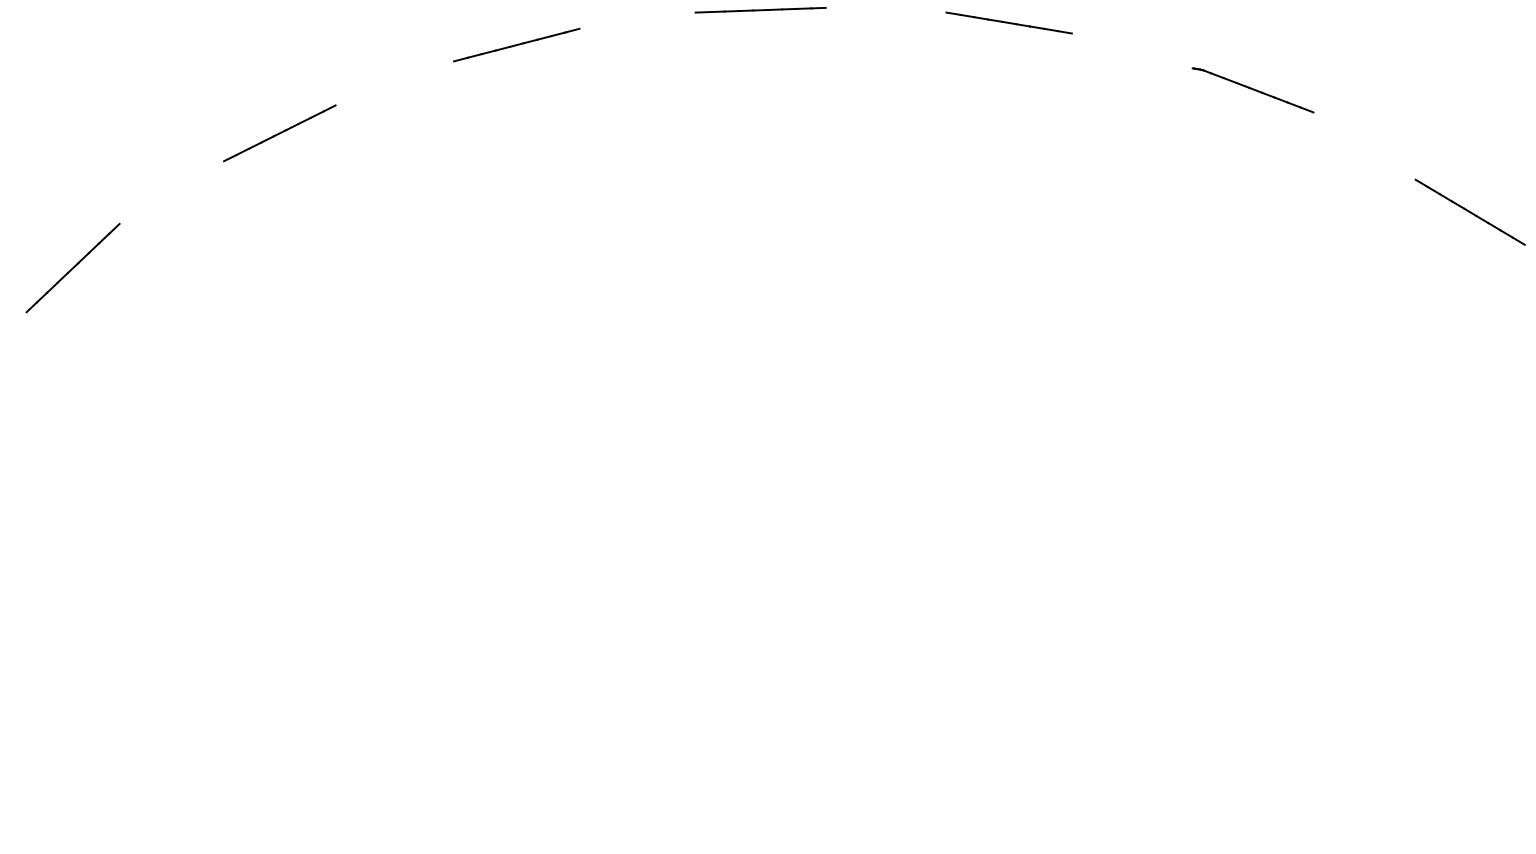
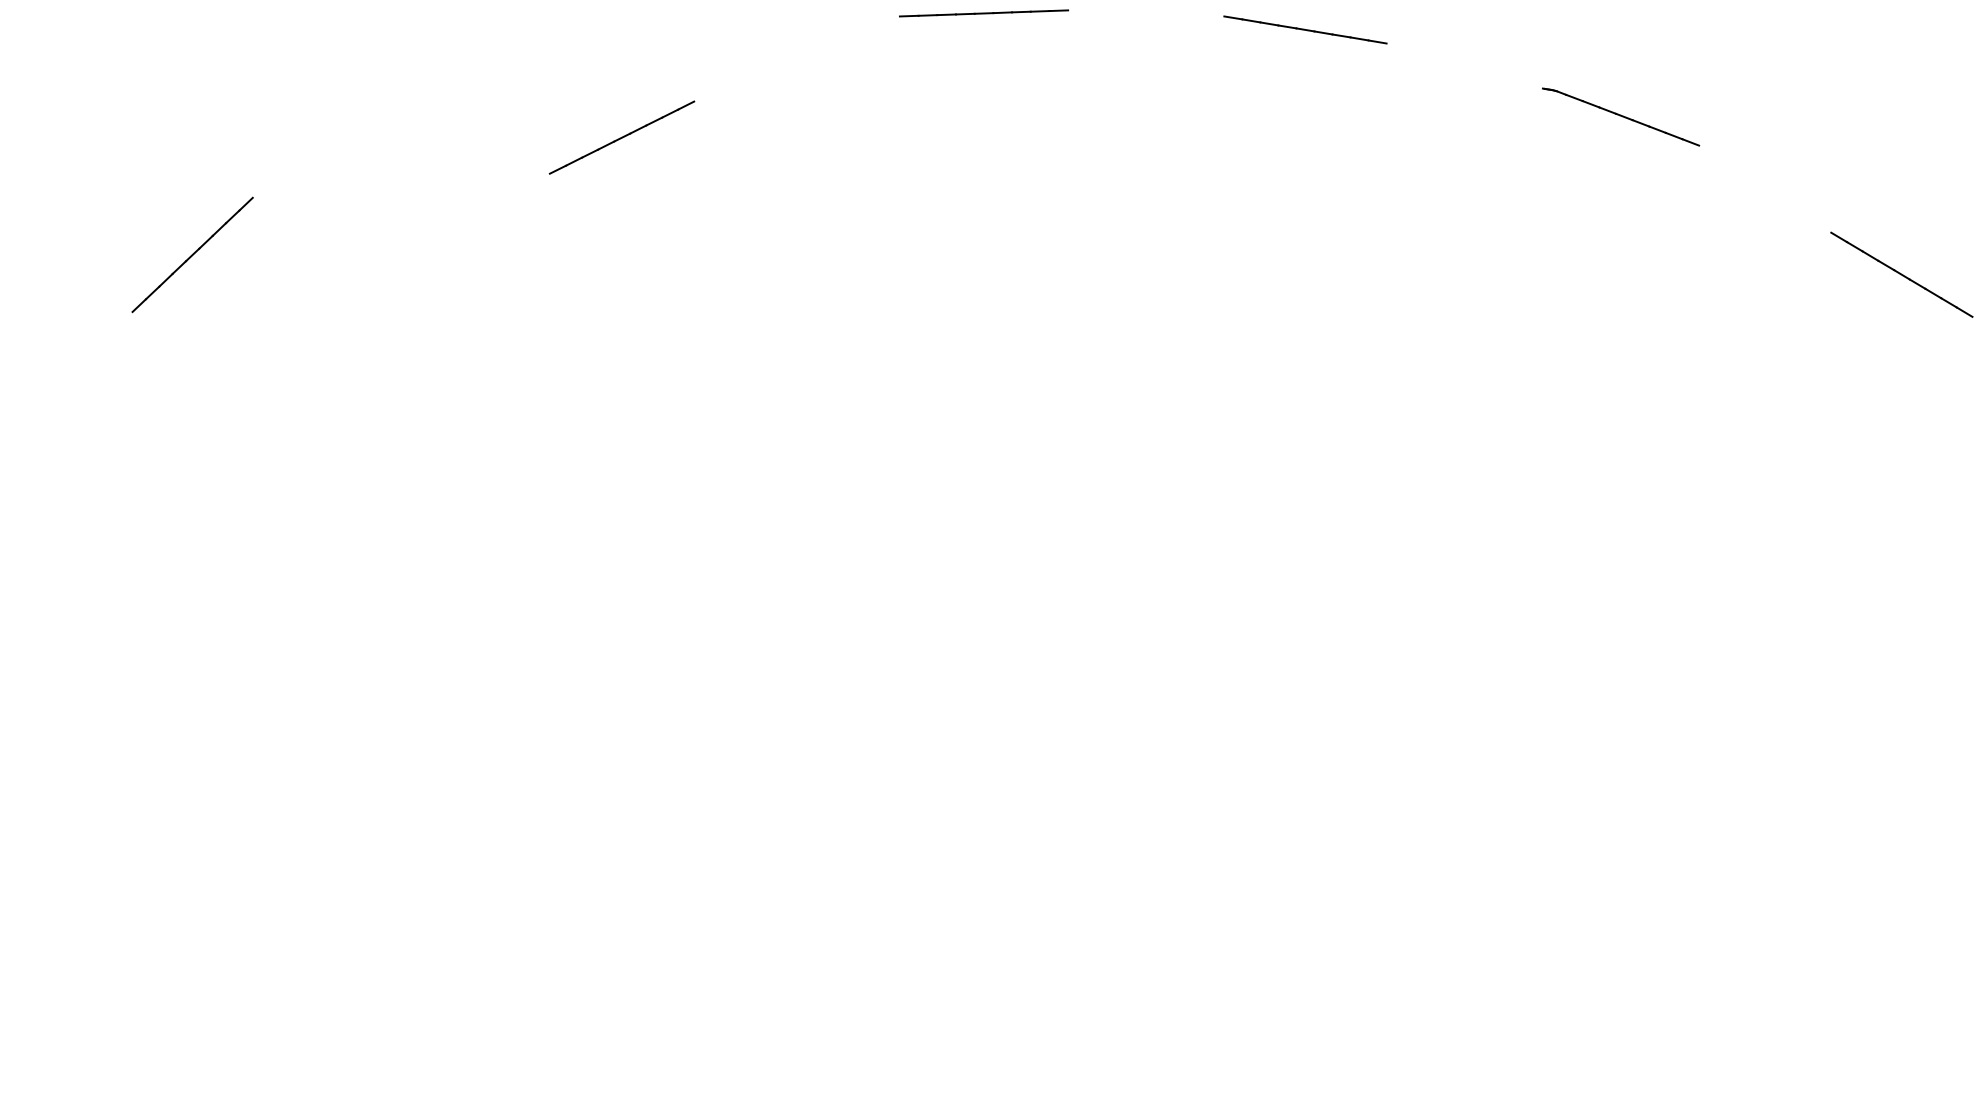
line: (516, 45) -> (668, 58), removed
line: (279, 133) -> (621, 137), moved
line: (72, 267) -> (192, 254), moved

